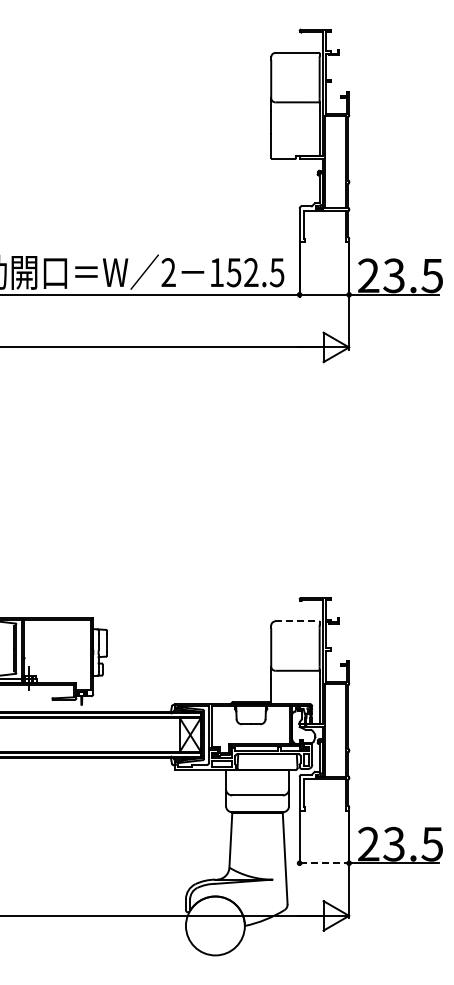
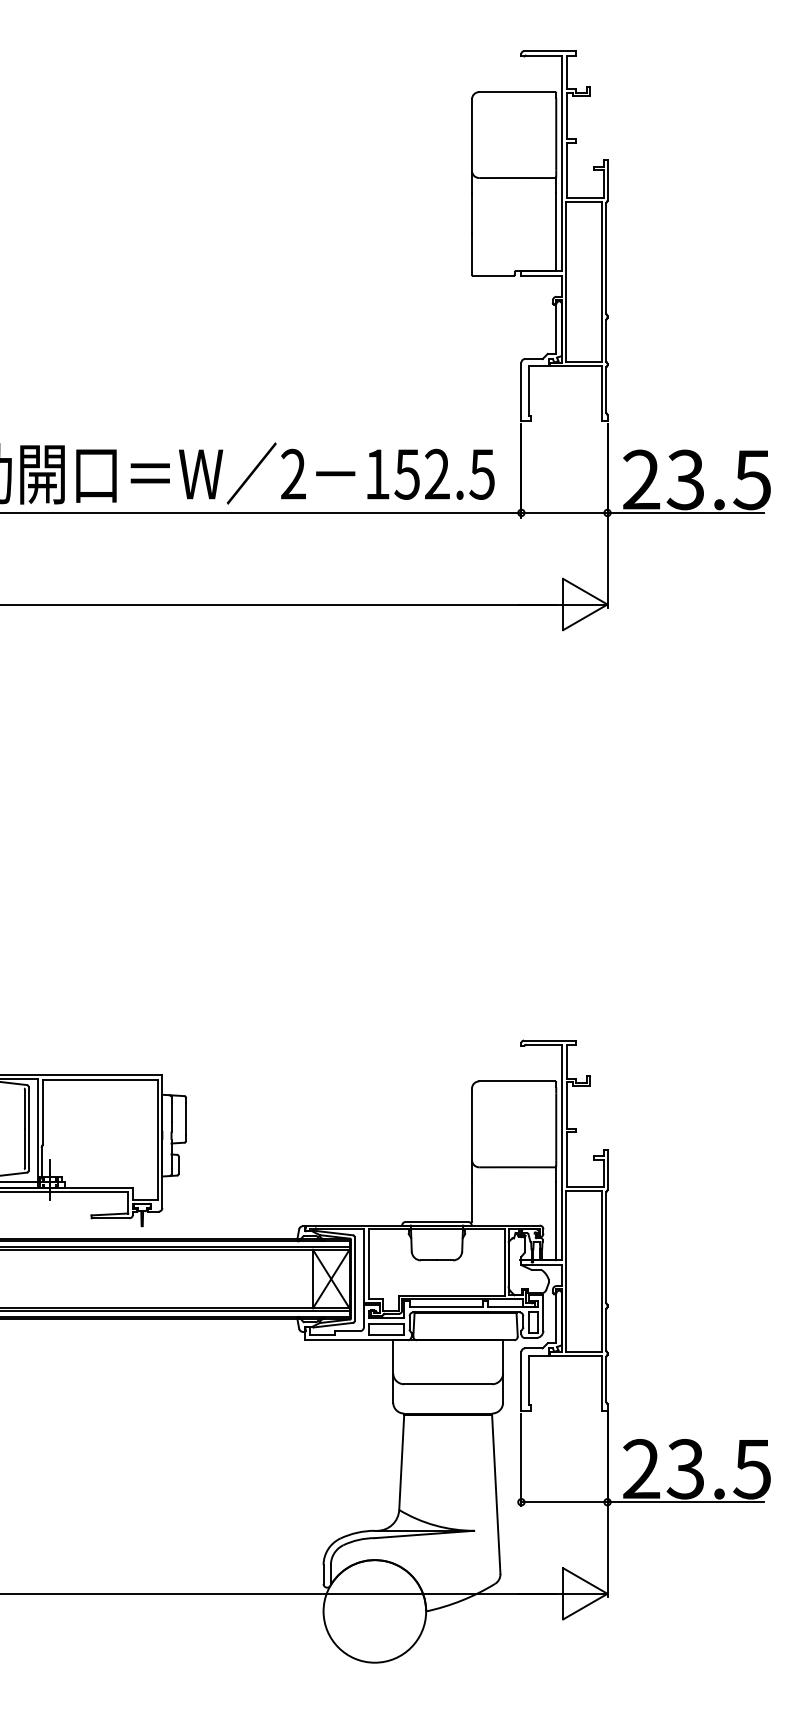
line: (297, 621) -> (517, 1081), dashed -> solid
line: (324, 863) -> (564, 1502), dashed -> solid

